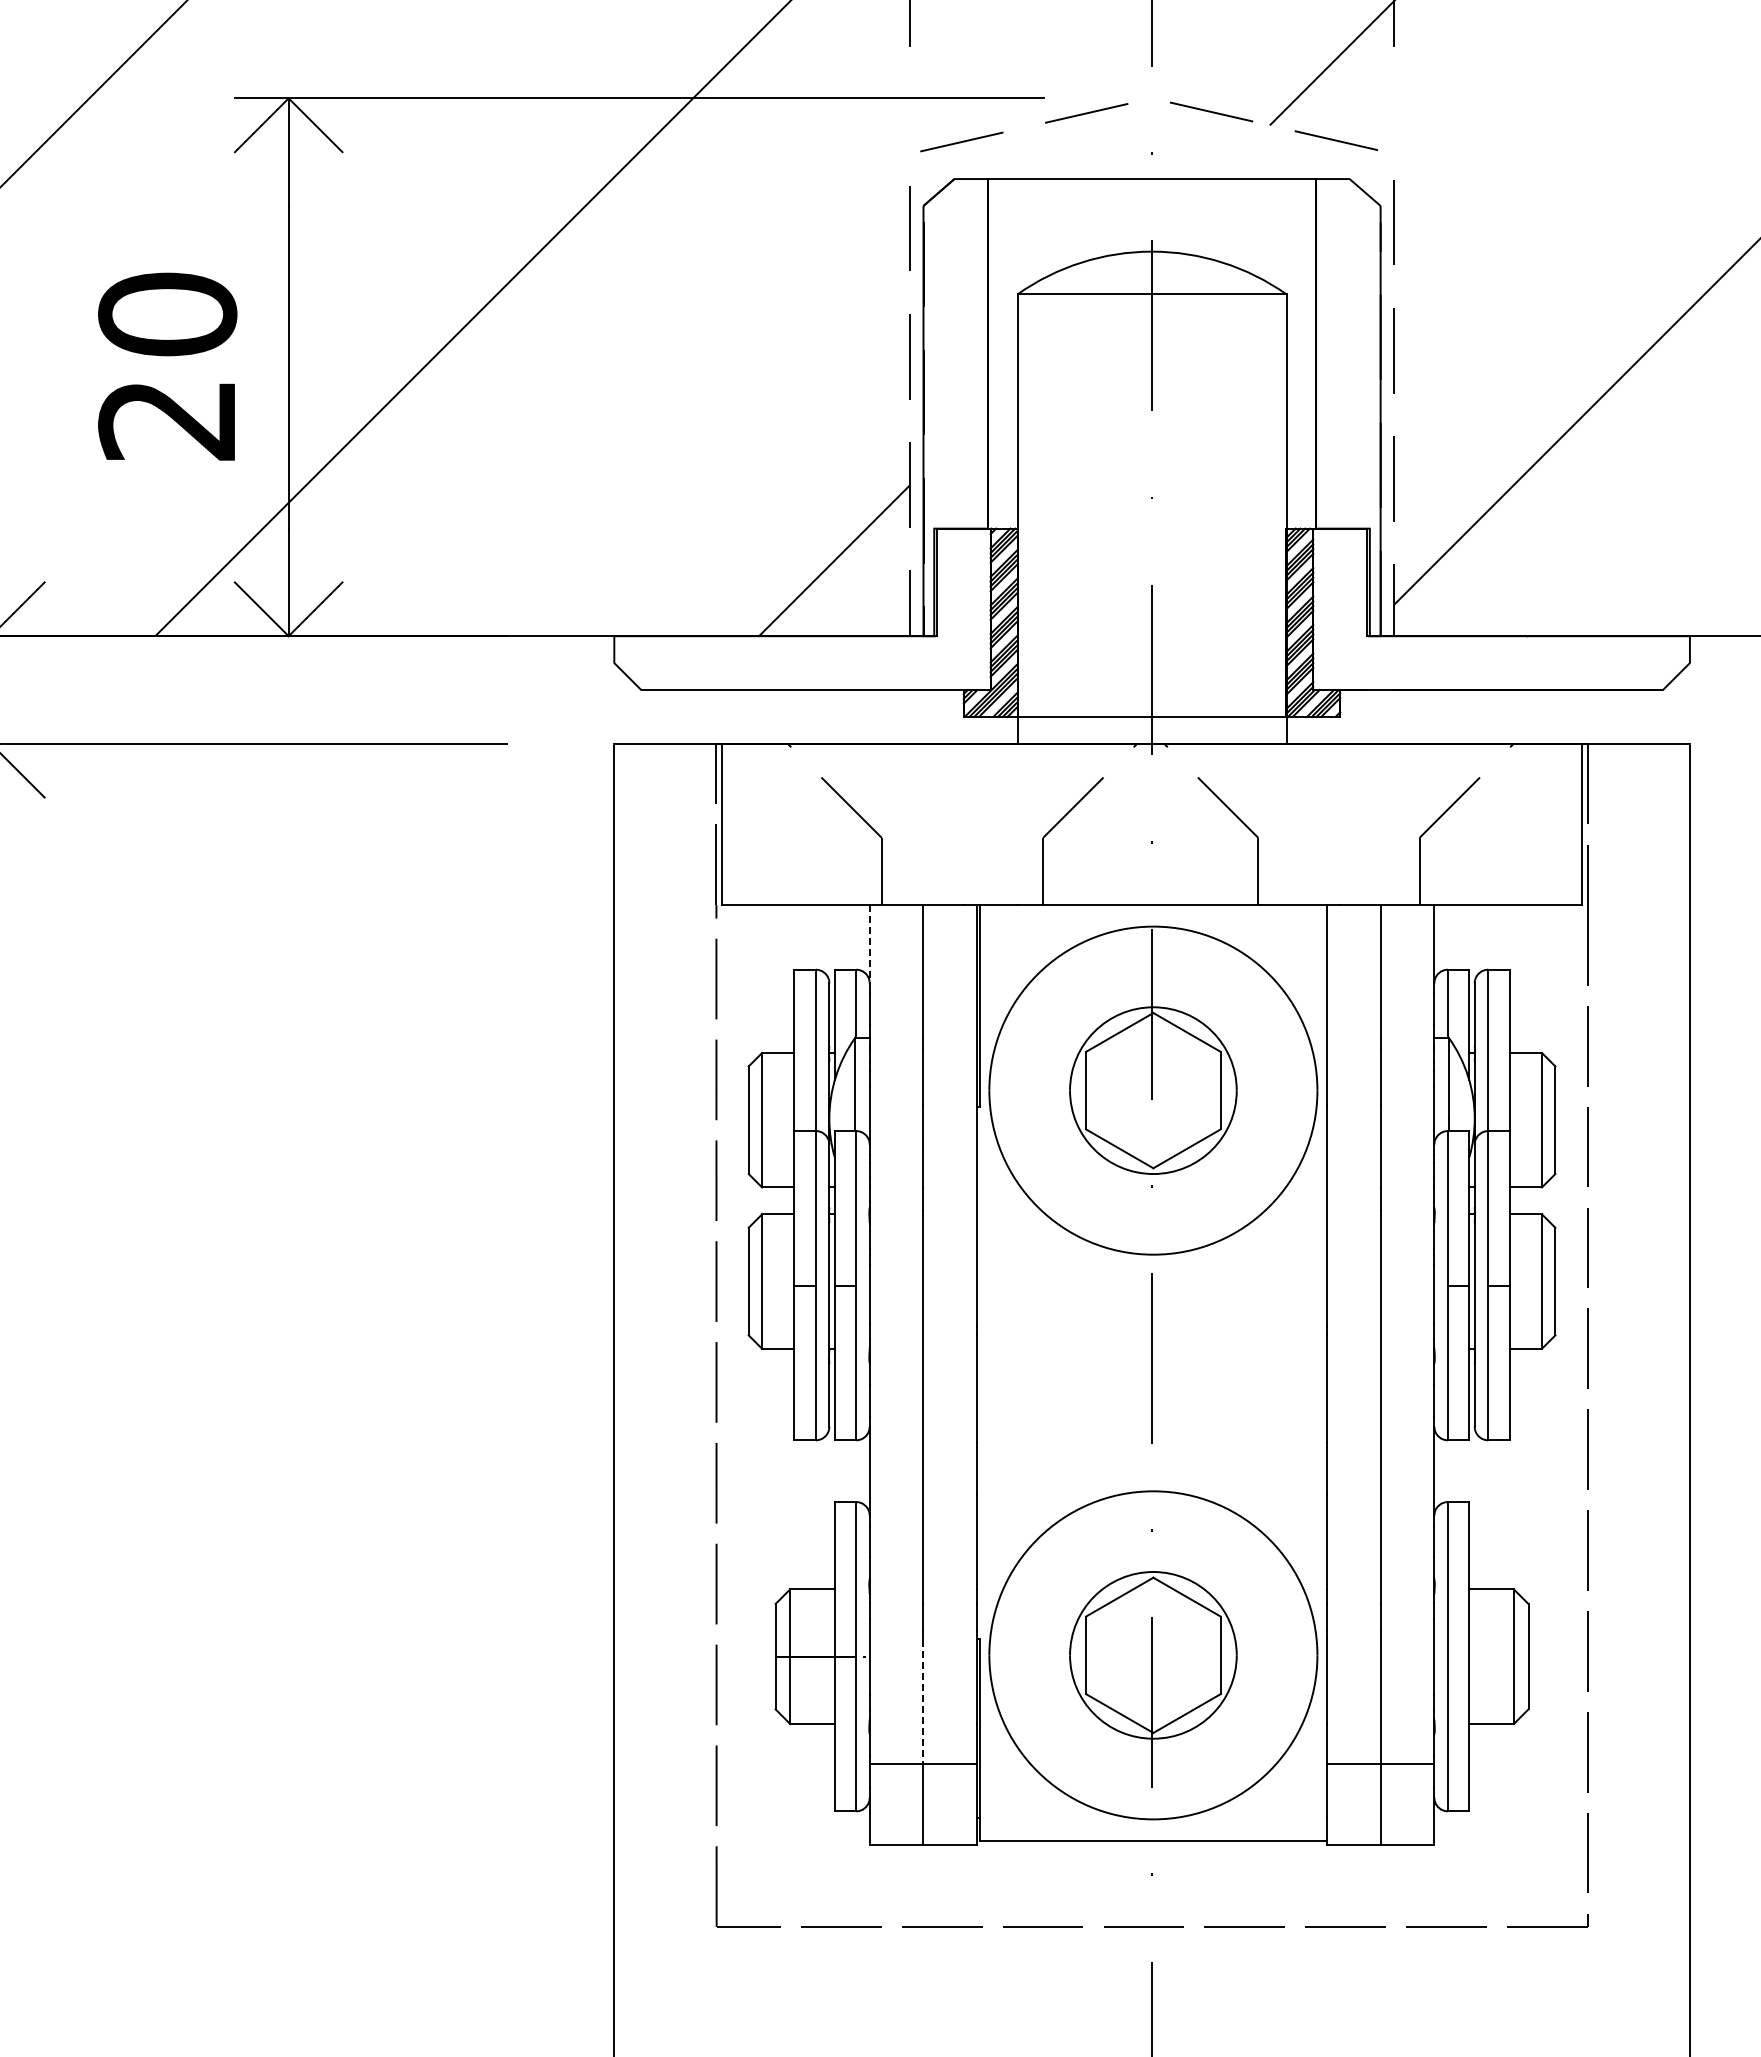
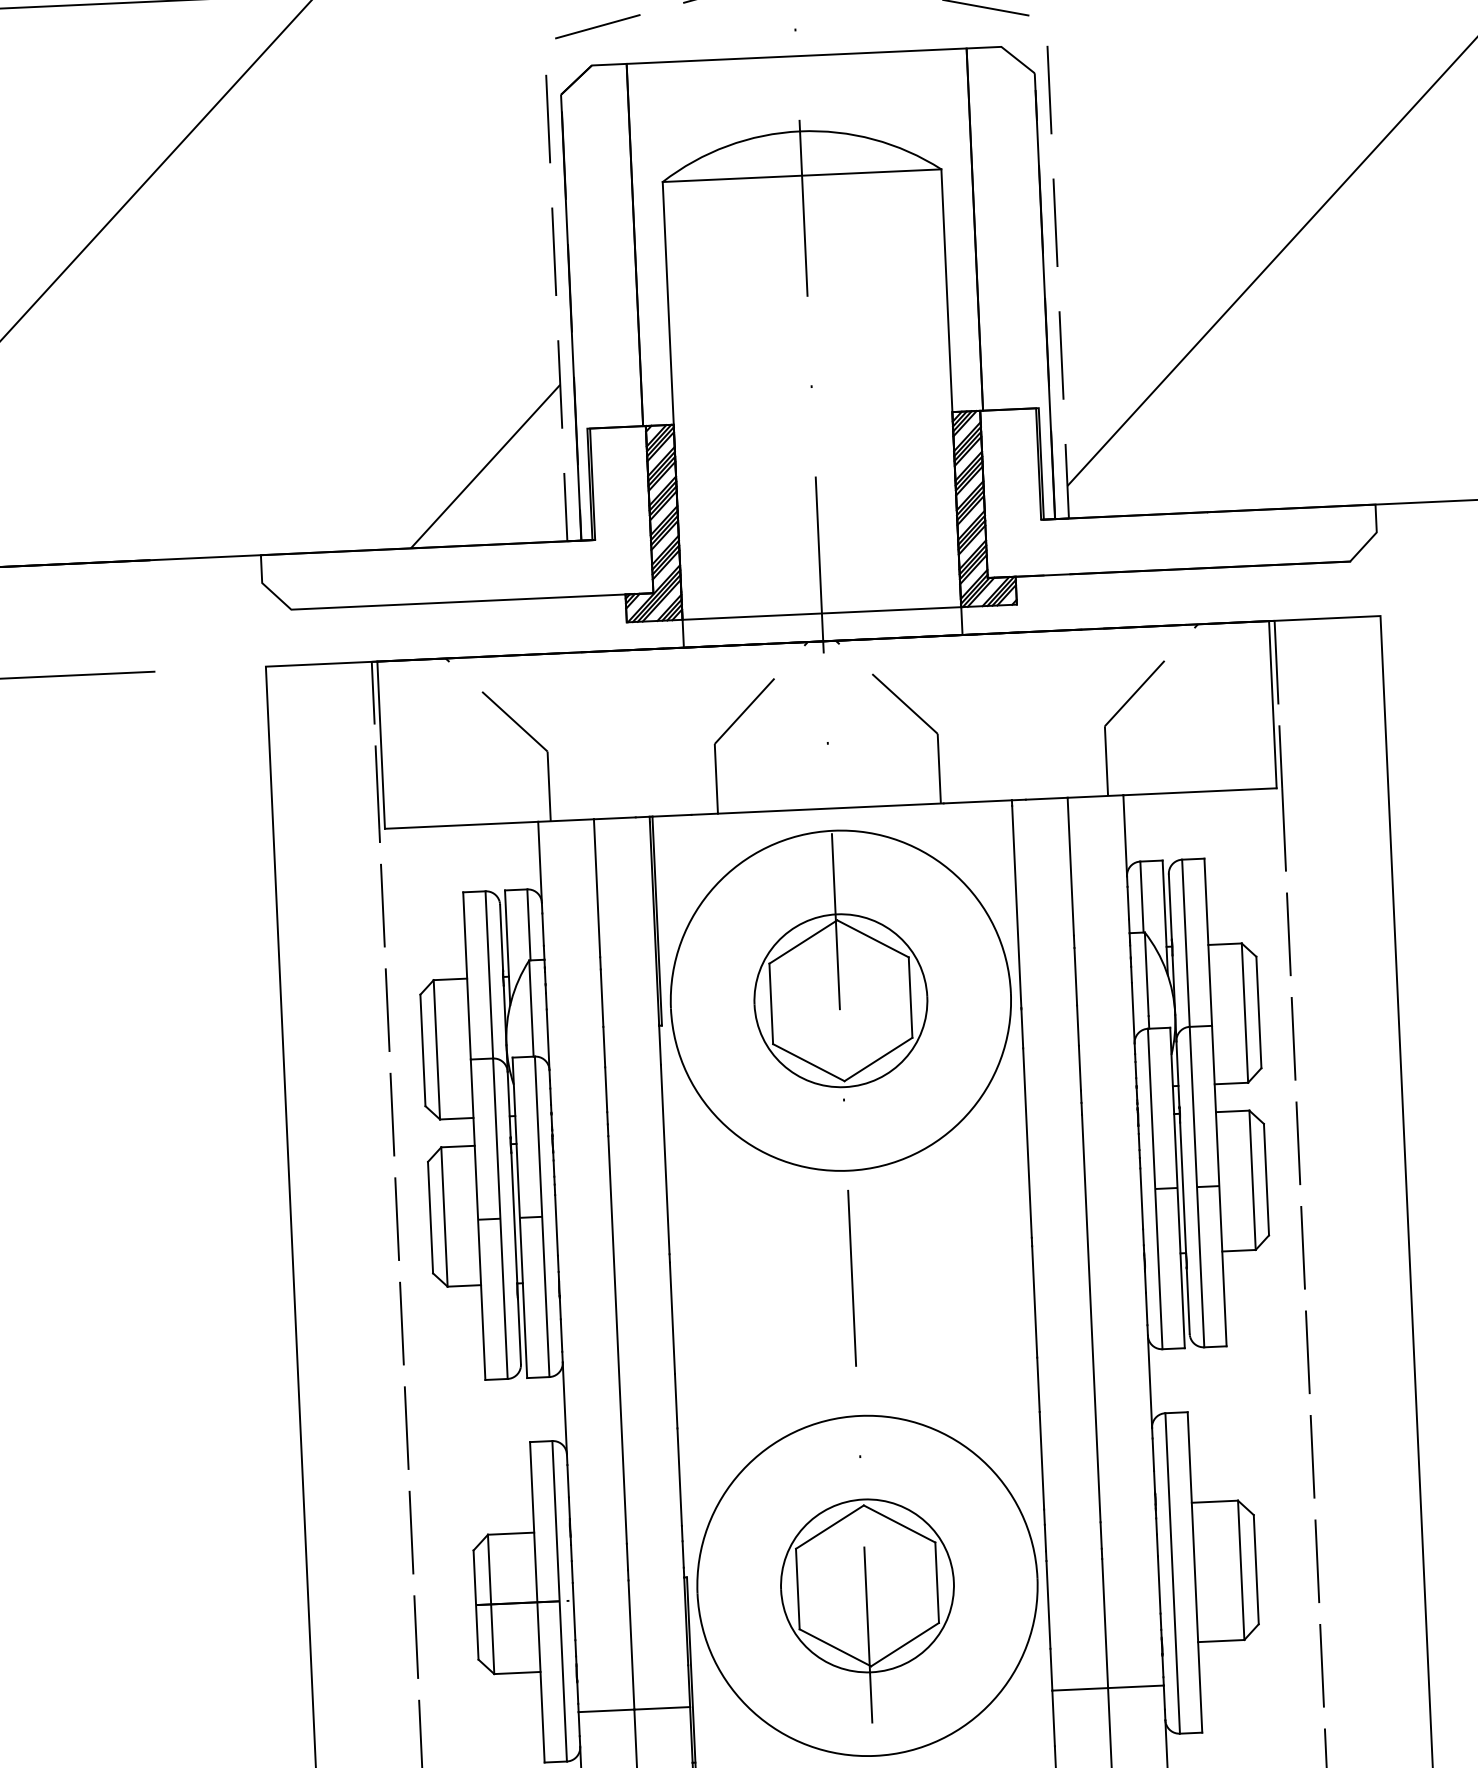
line: (869, 944) -> (539, 862), dashed -> solid
line: (923, 1702) -> (631, 1645), dashed -> solid

